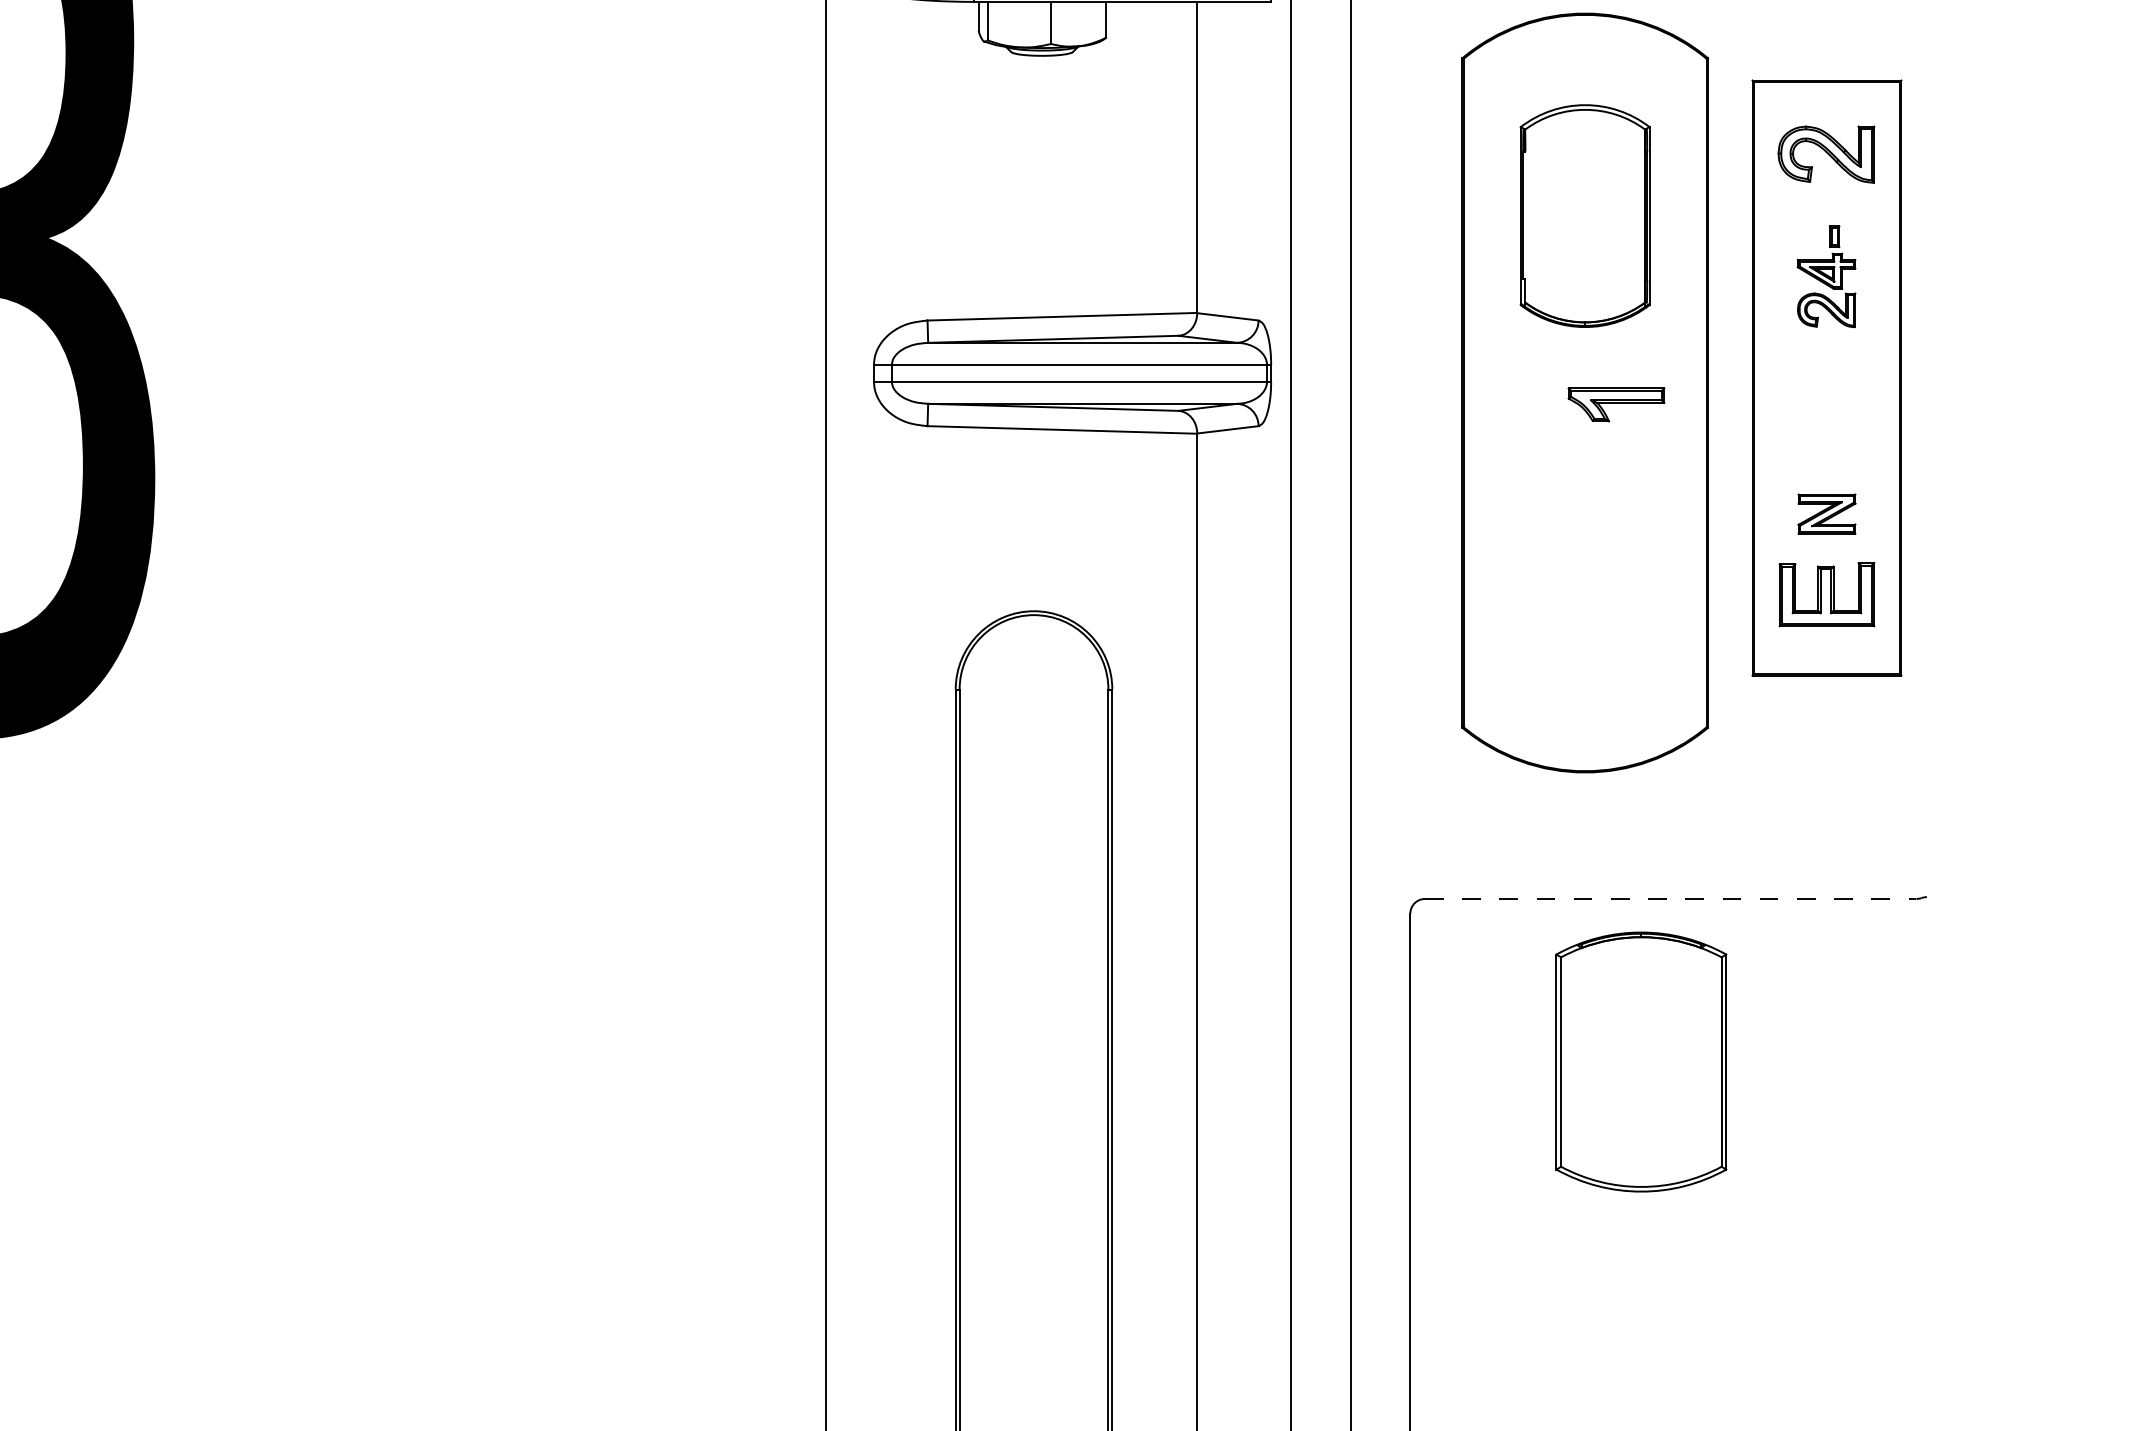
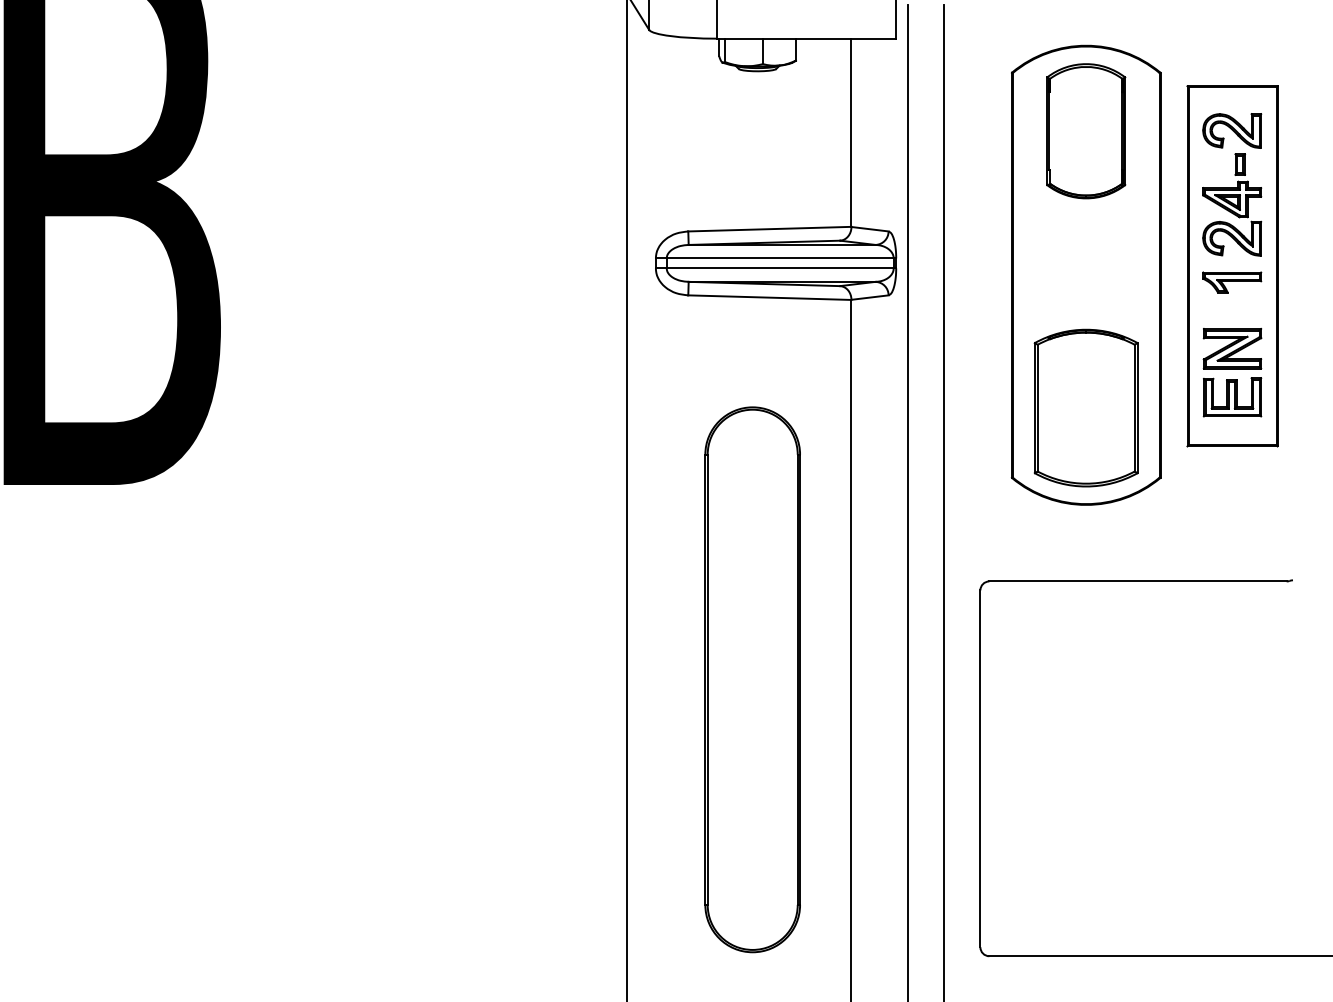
part: (1585, 216) -> (1086, 131), moved
part: (1826, 275) -> (1232, 204), size x1.67
part: (1617, 404) -> (1232, 282), moved
part: (1826, 513) -> (1232, 348), size x1.67
line: (1669, 899) -> (1137, 581), dashed -> solid
part: (1640, 1061) -> (1085, 407), moved

